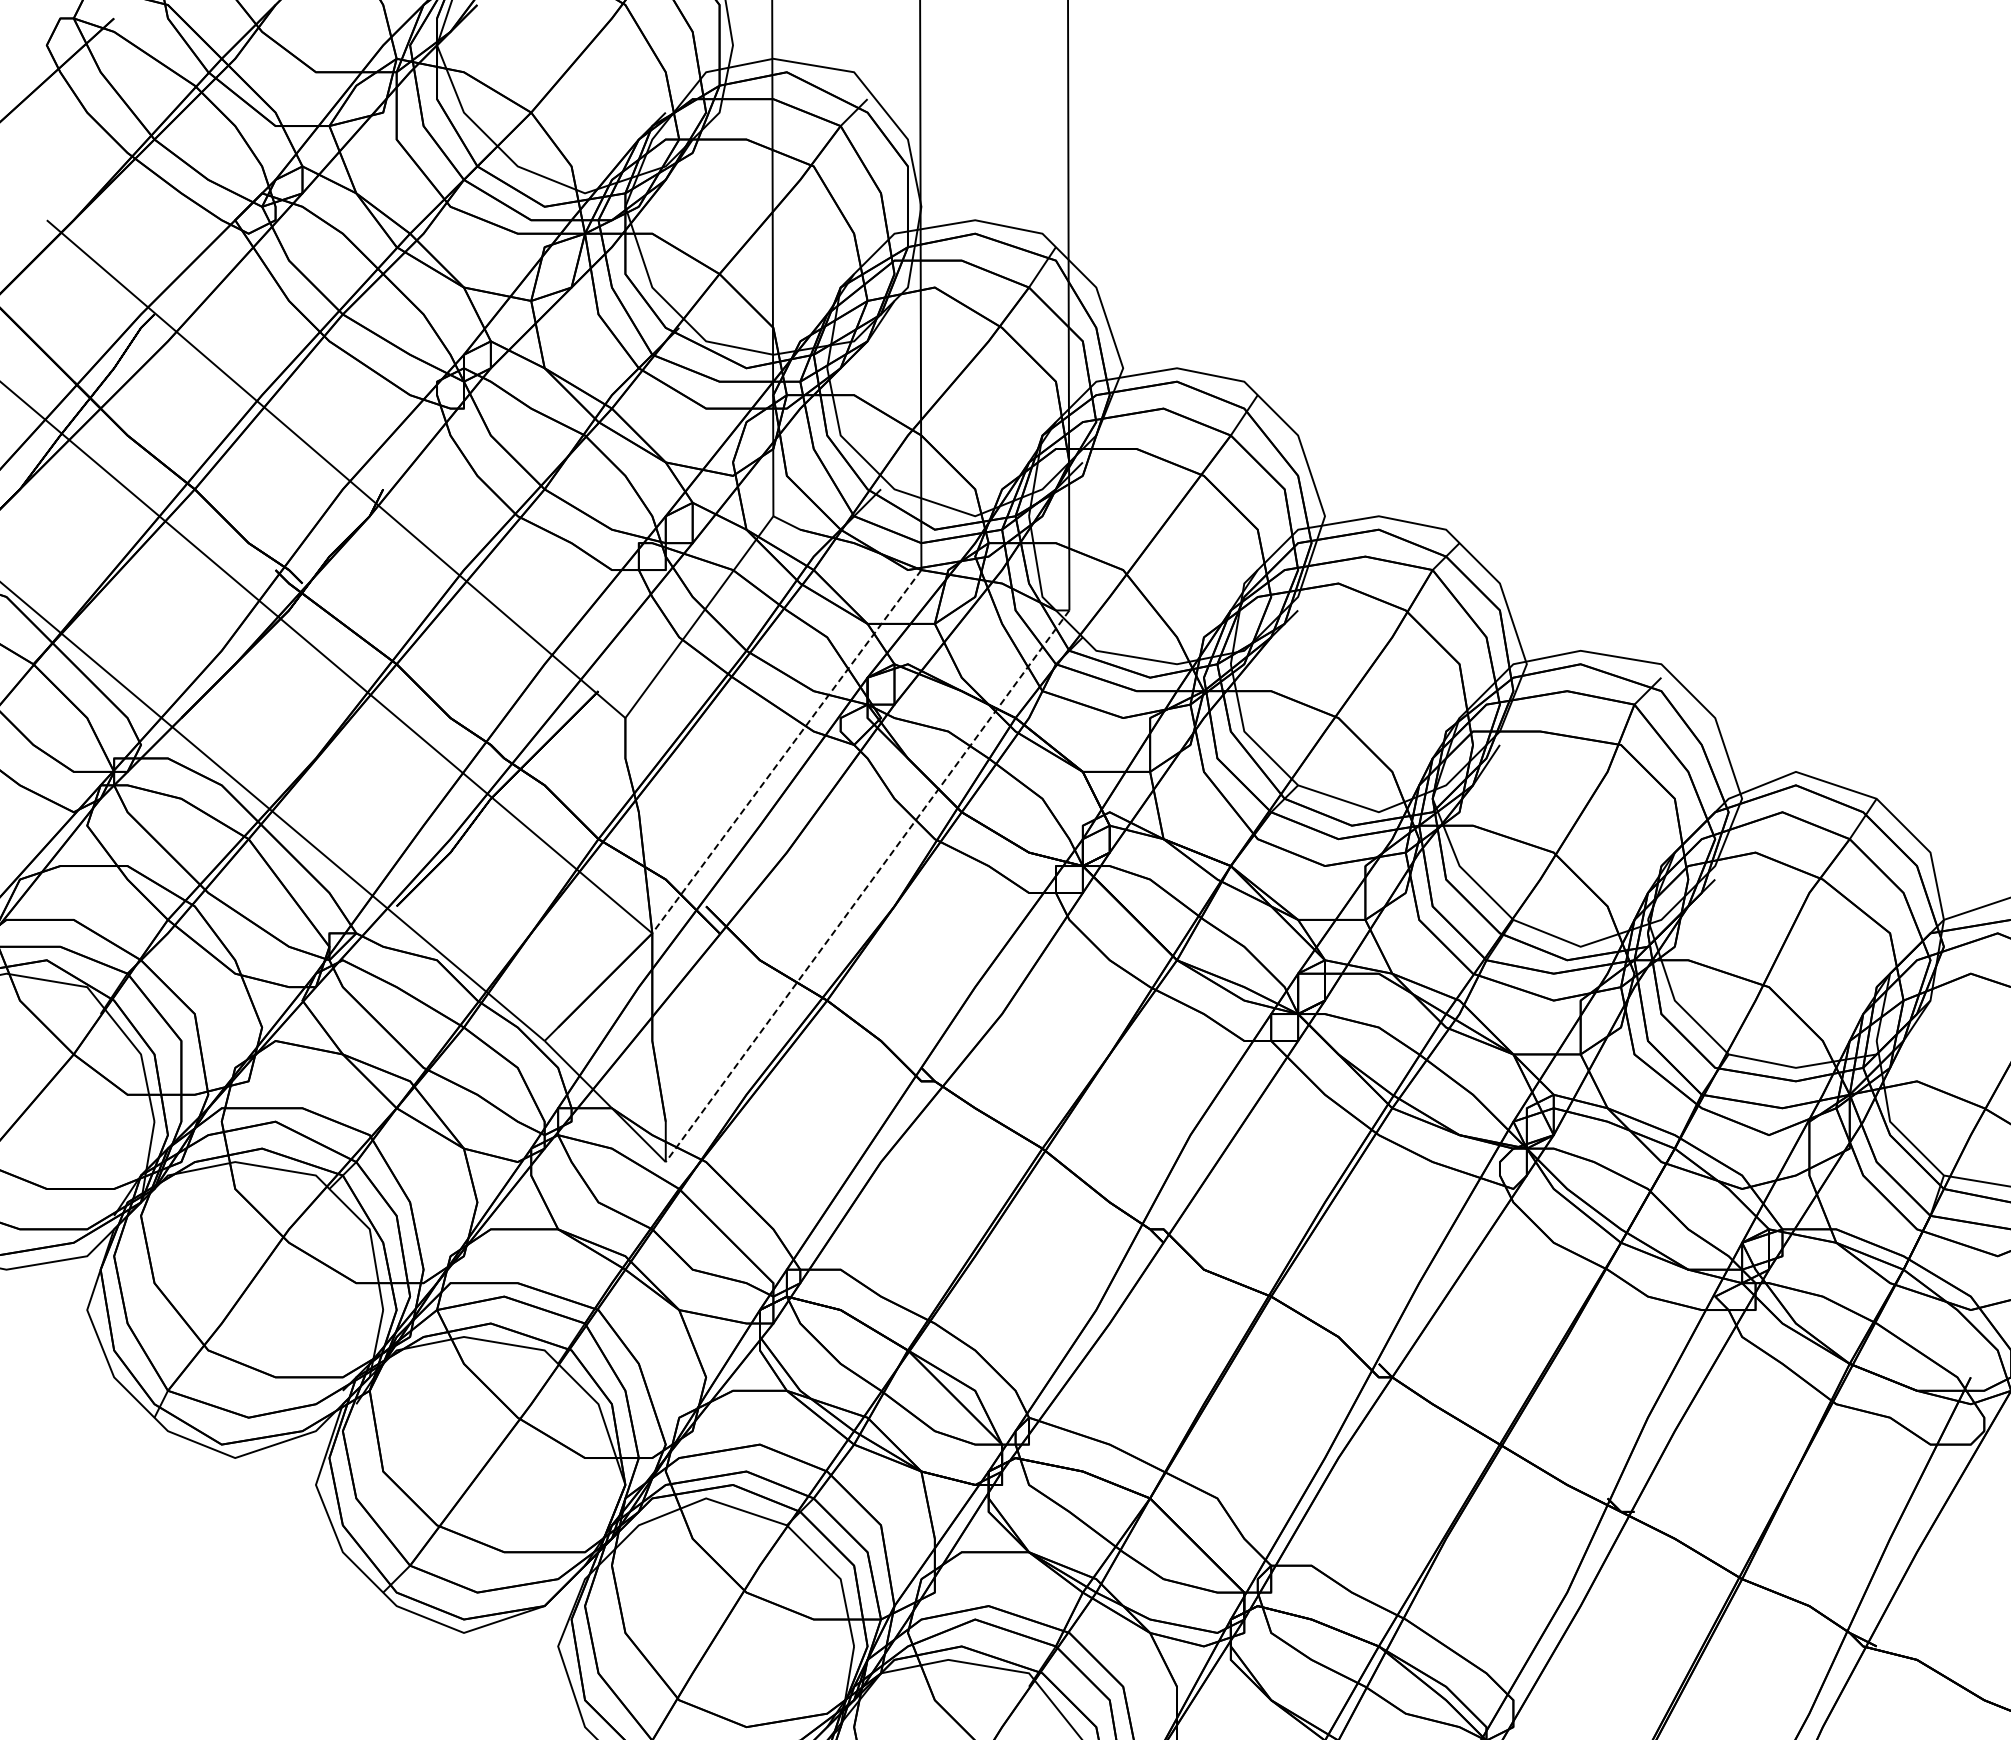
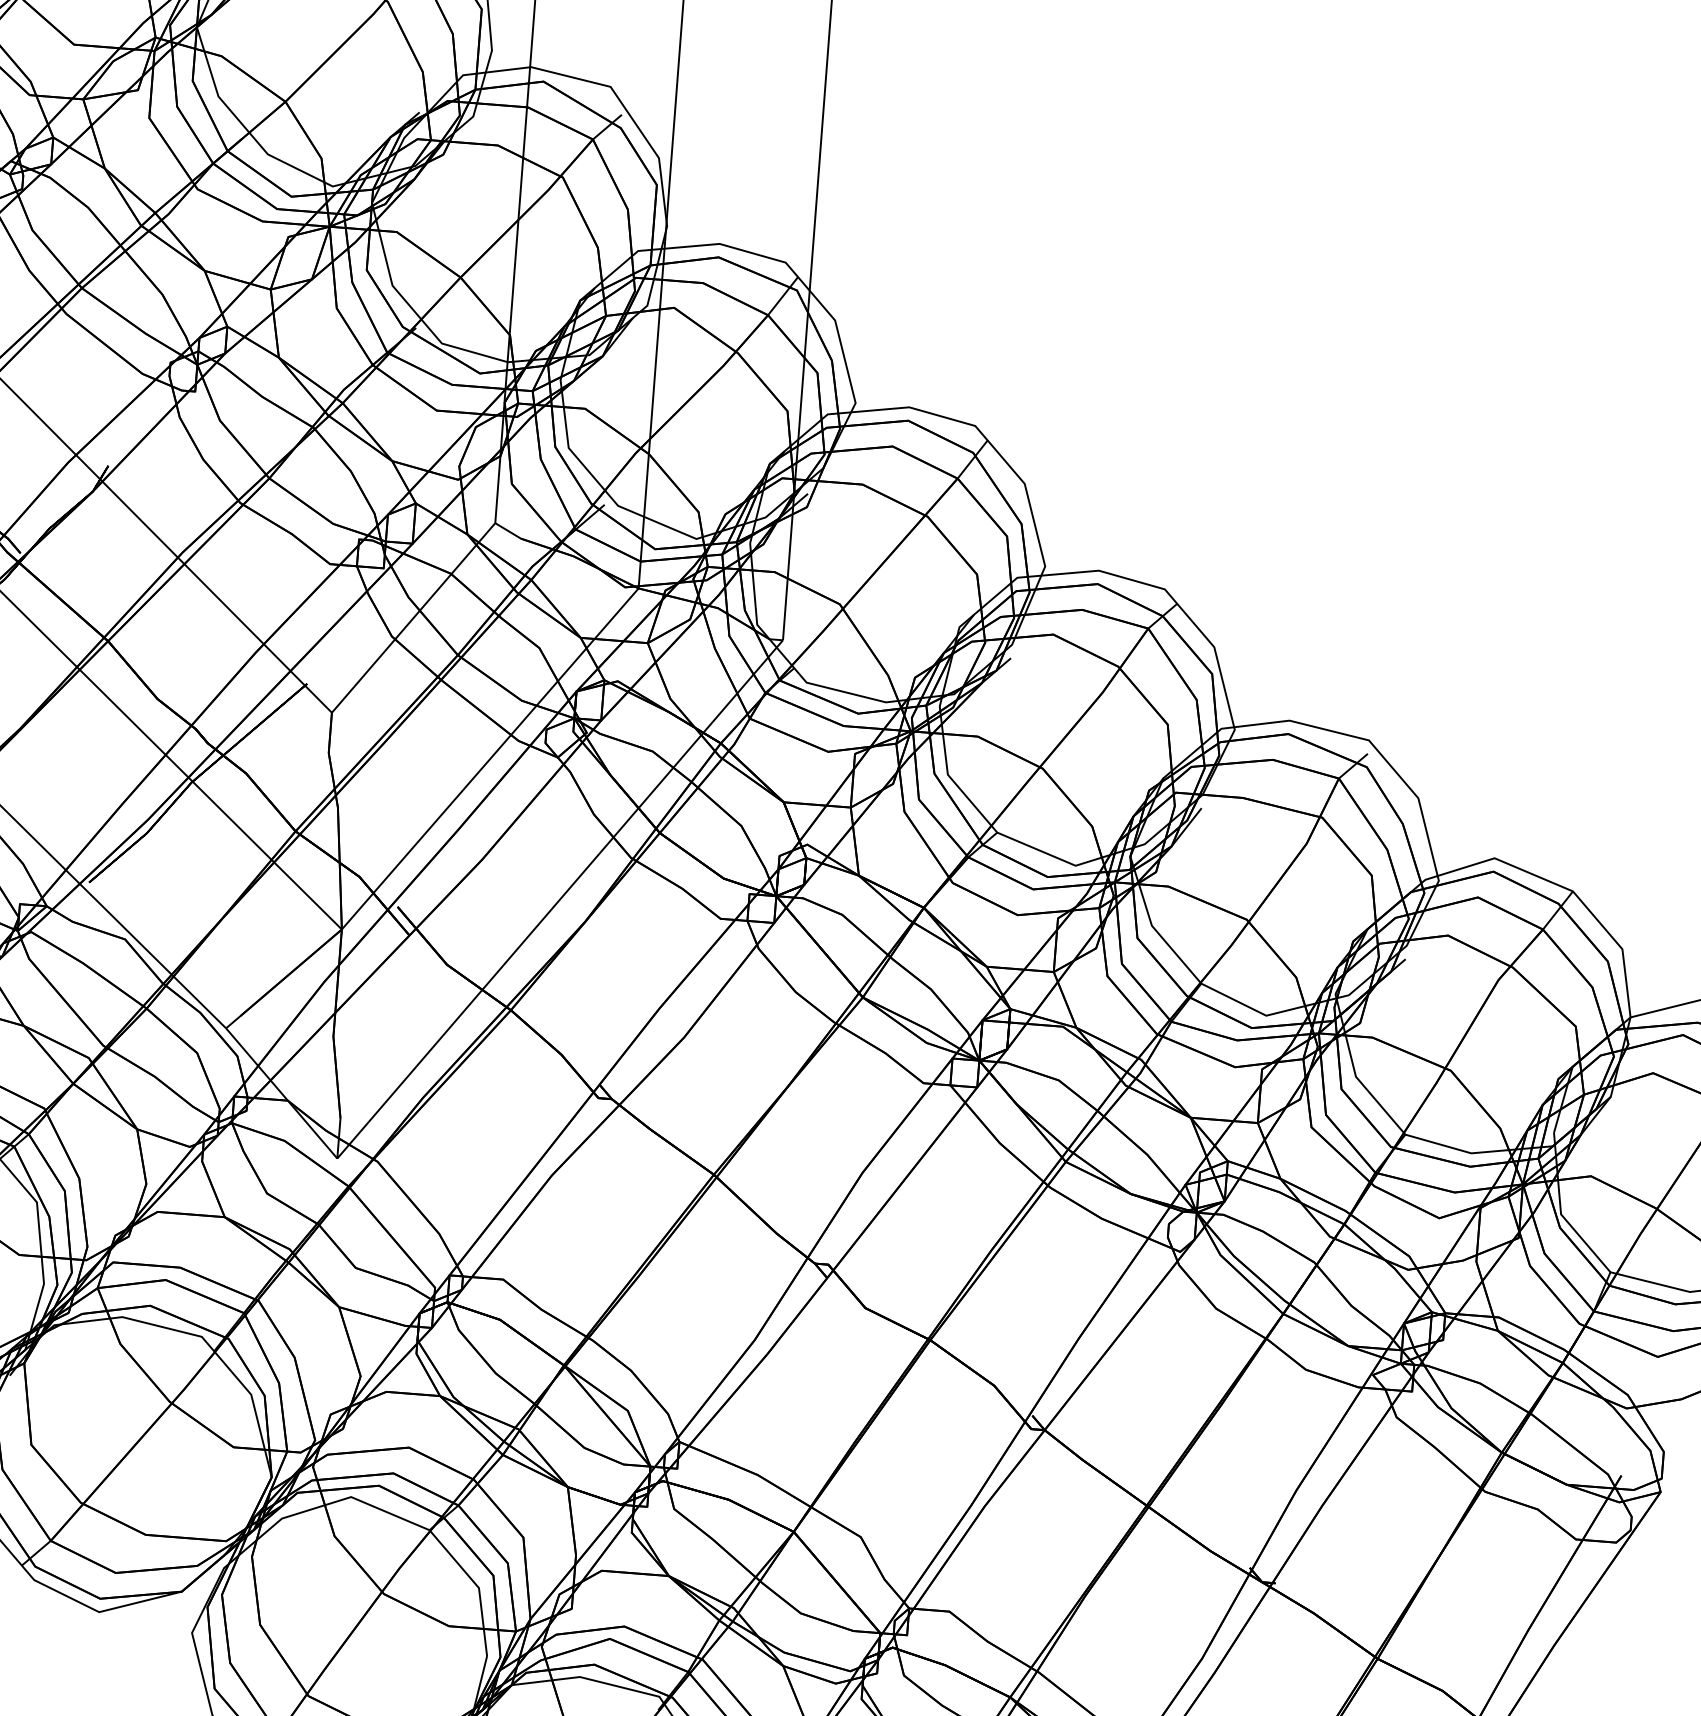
line: (786, 752) -> (489, 759), dashed -> solid
line: (867, 886) -> (560, 899), dashed -> solid

